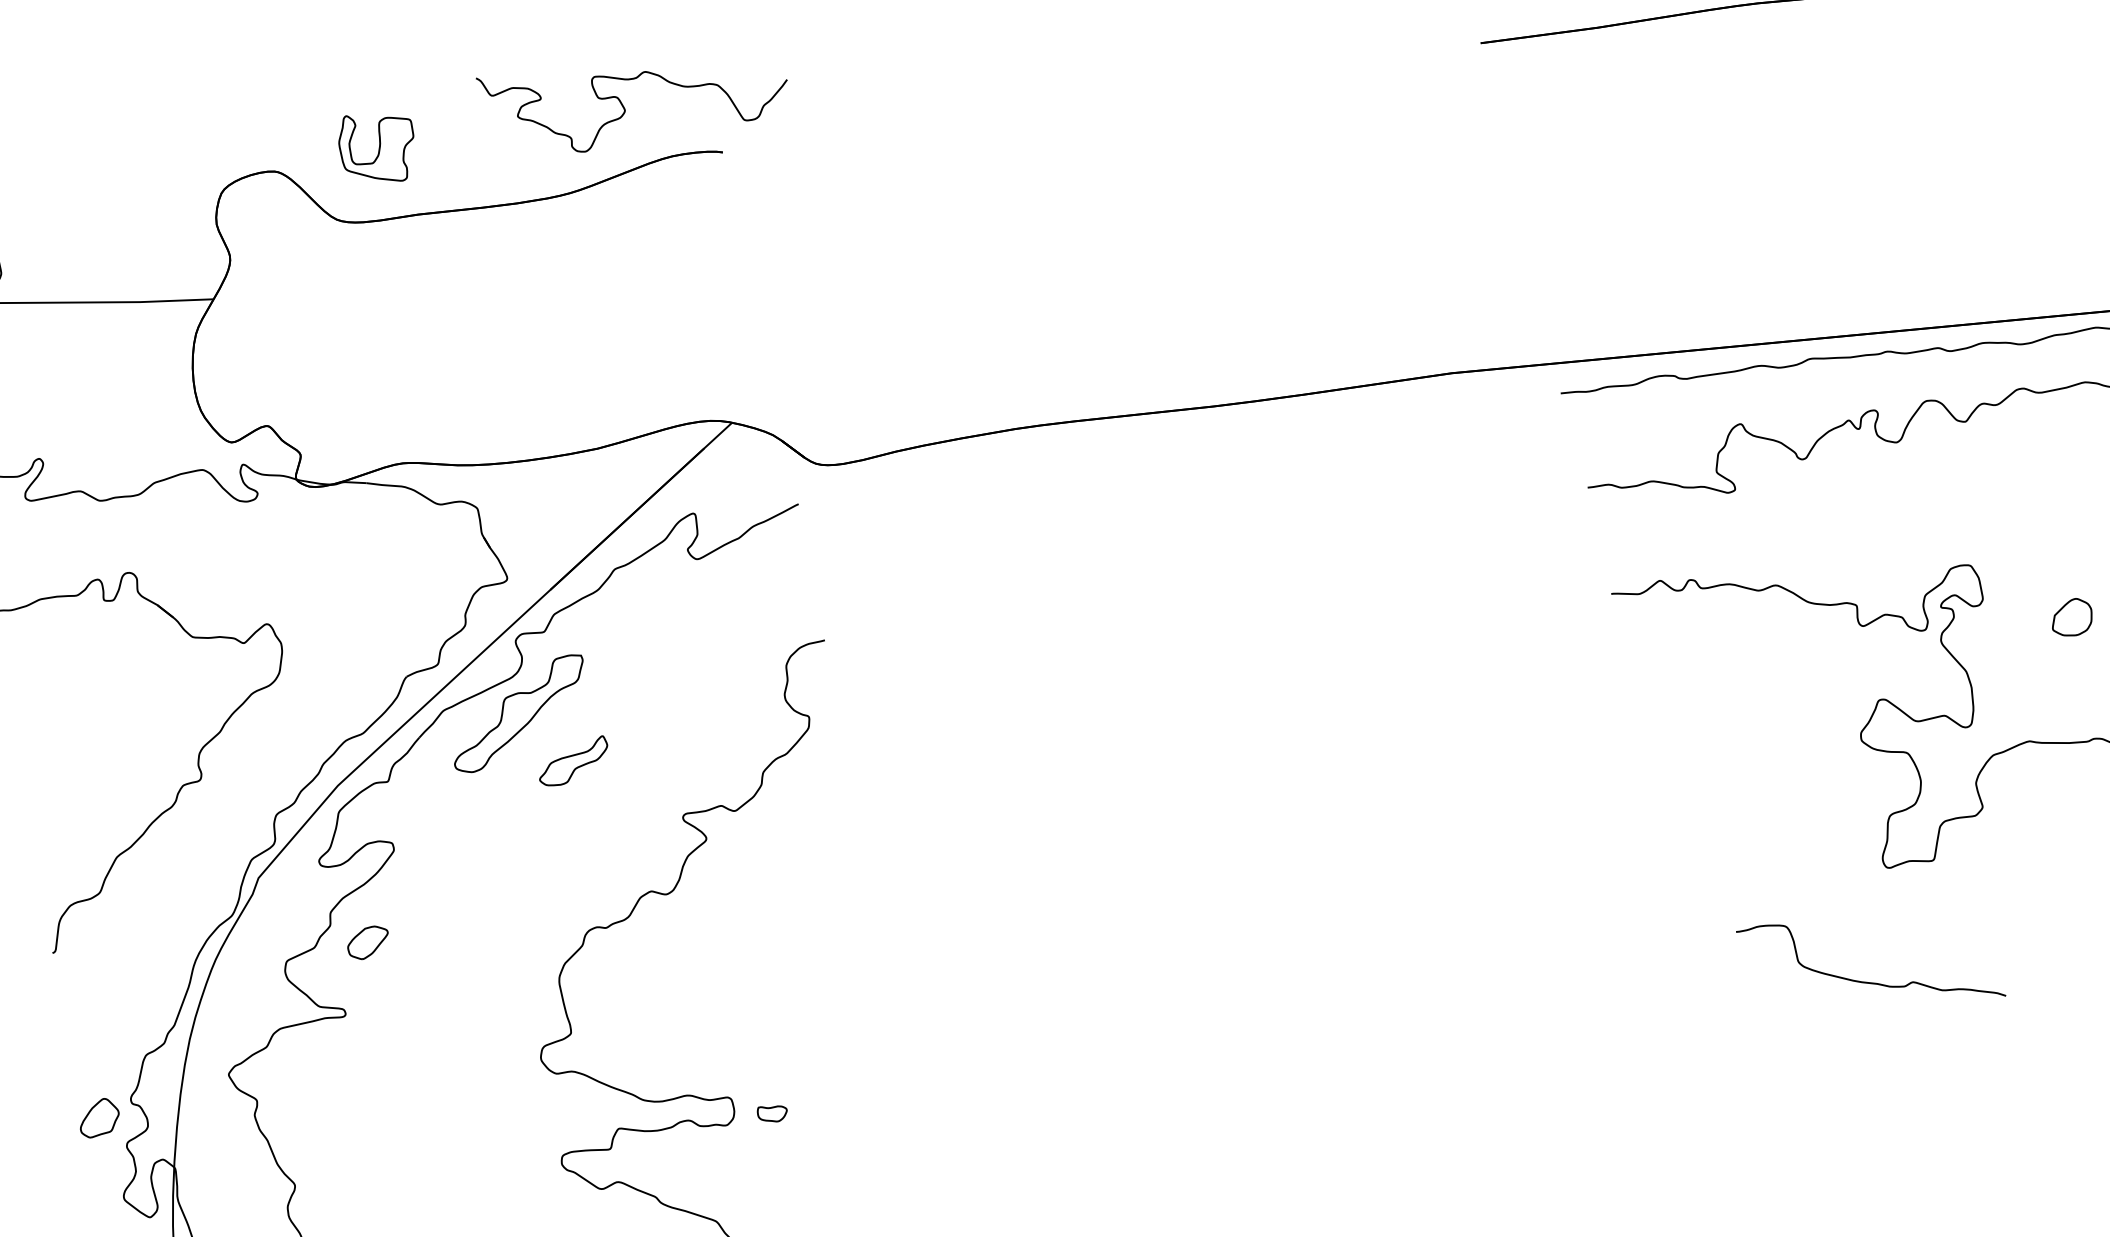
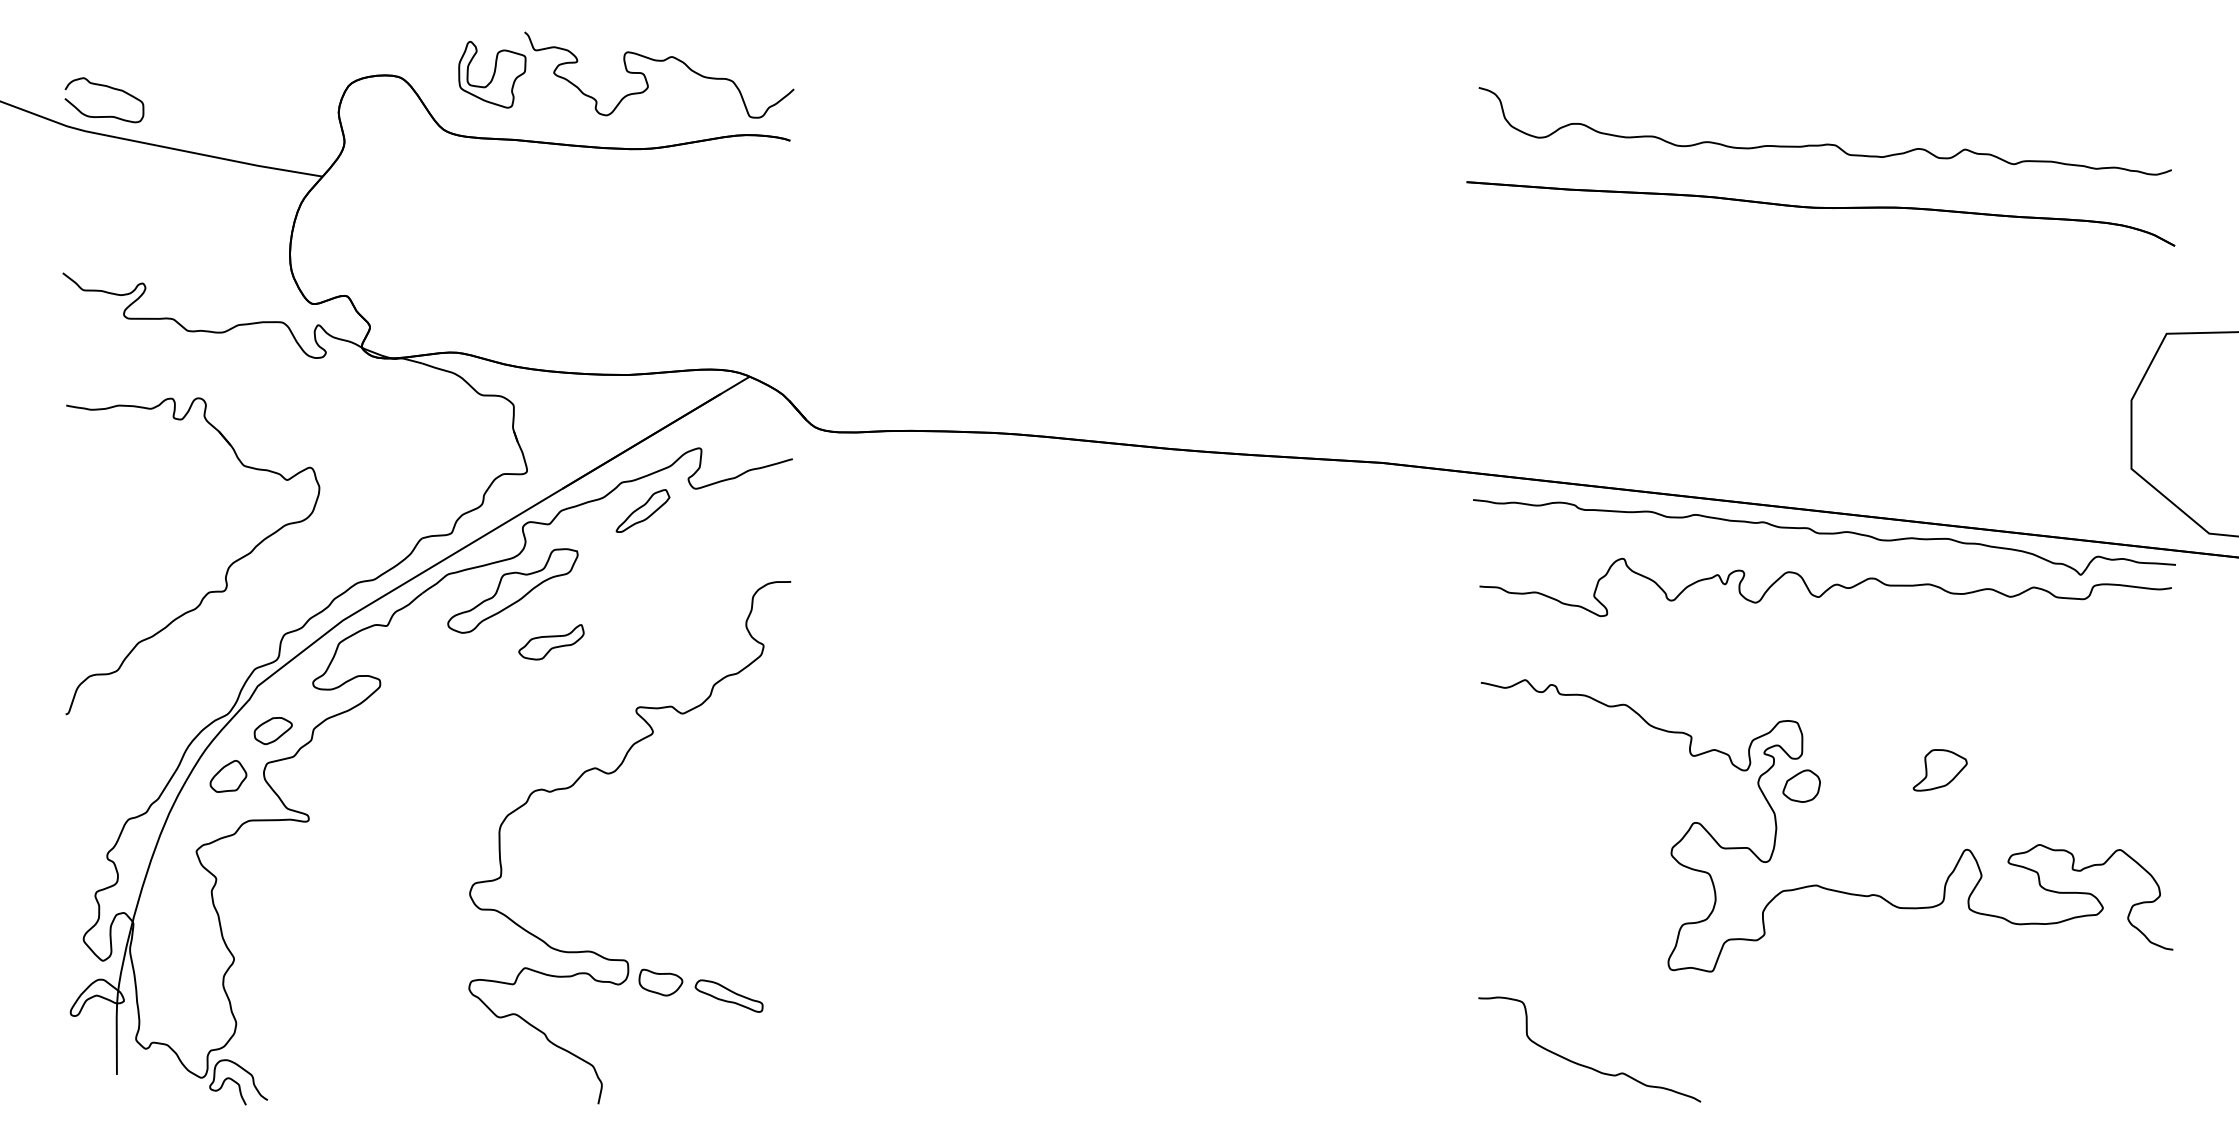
curve: (631, 79) -> (659, 61), moved
part: (644, 595) -> (642, 510), added
part: (2071, 617) -> (1801, 785), moved
part: (367, 943) -> (272, 731), moved
curve: (1871, 981) -> (1586, 1065), moved
part: (850, 1112) -> (728, 995), added
part: (772, 1113) -> (660, 982), size x1.67
part: (99, 1117) -> (228, 776), moved

